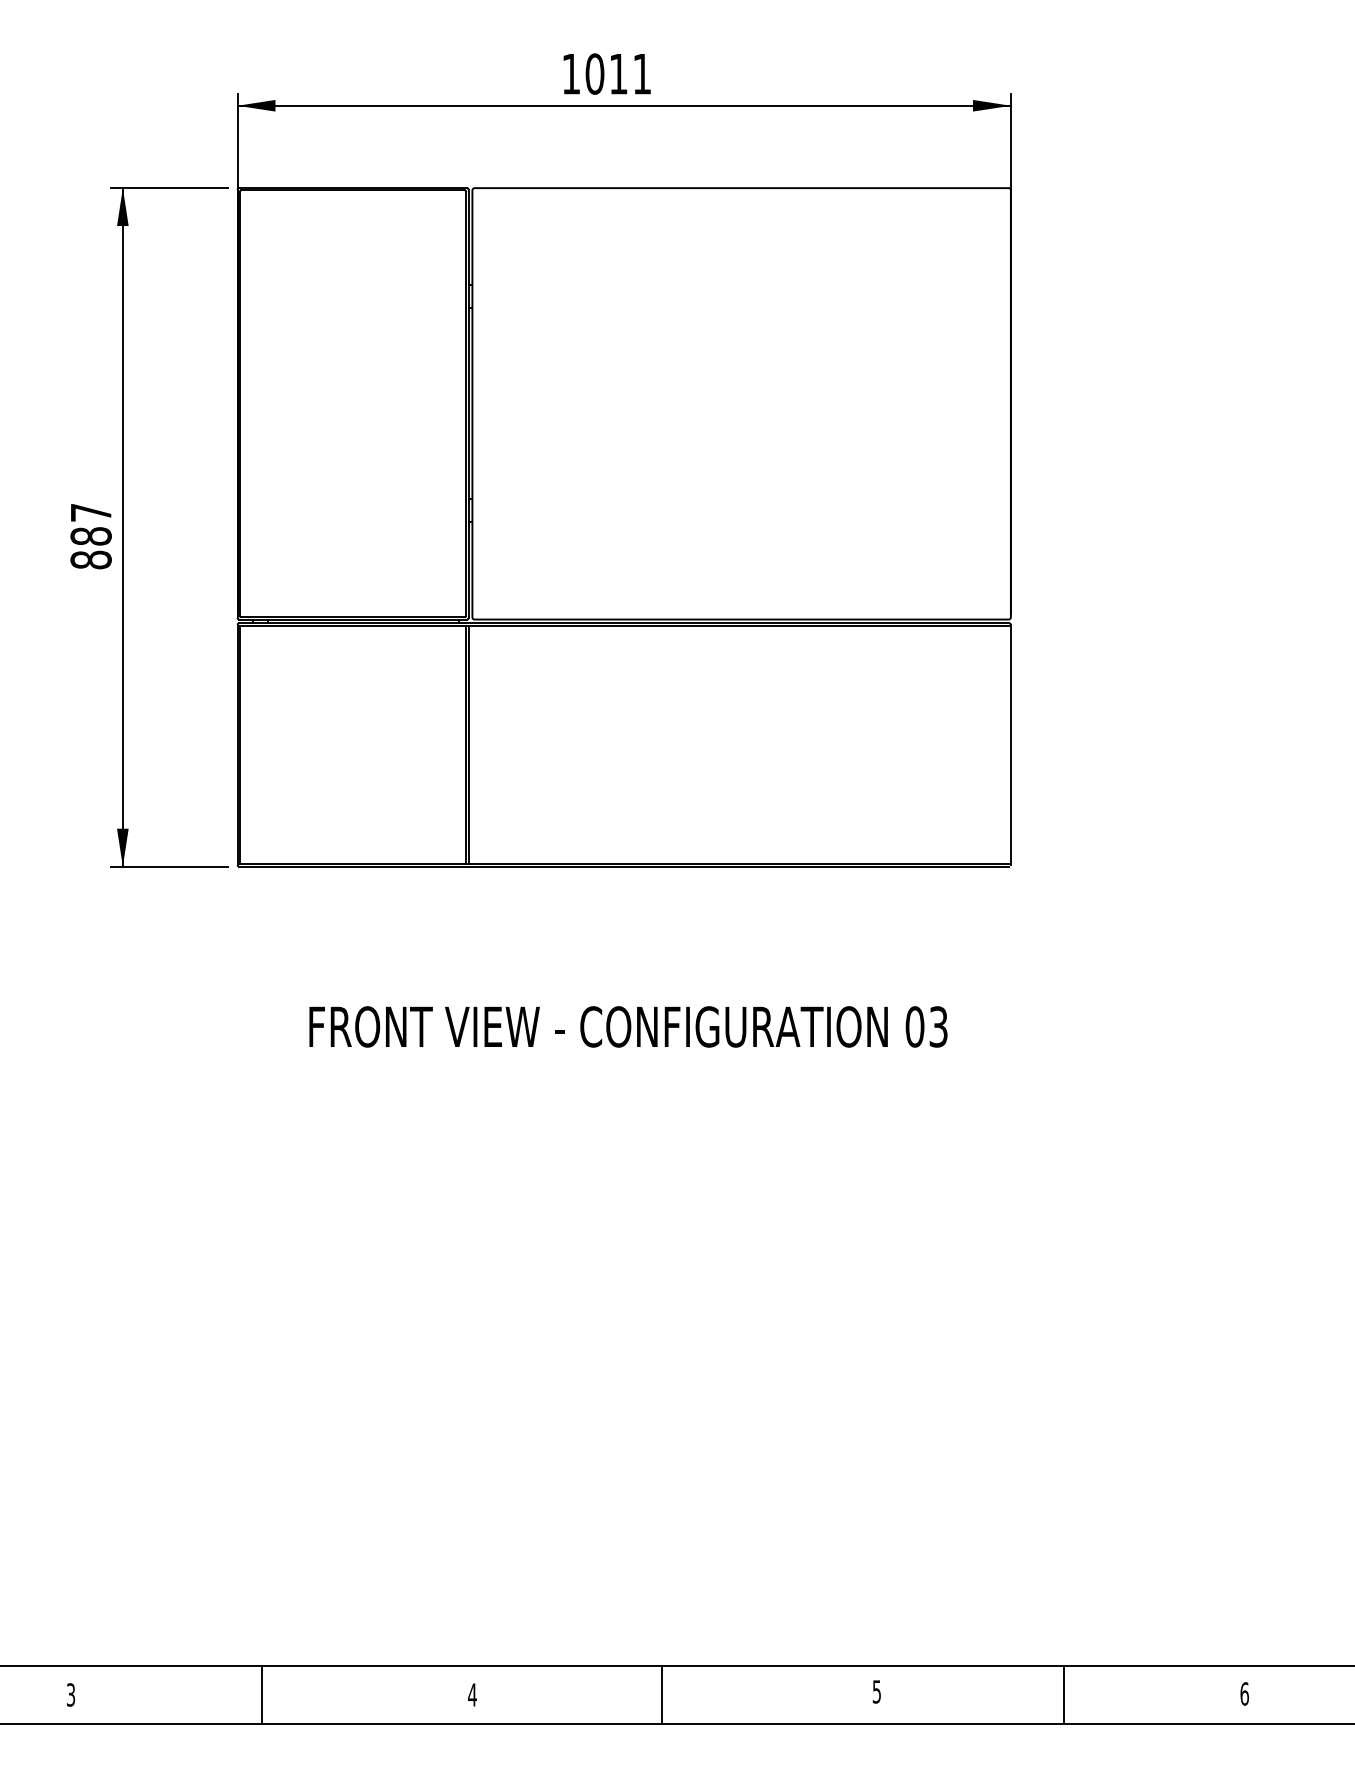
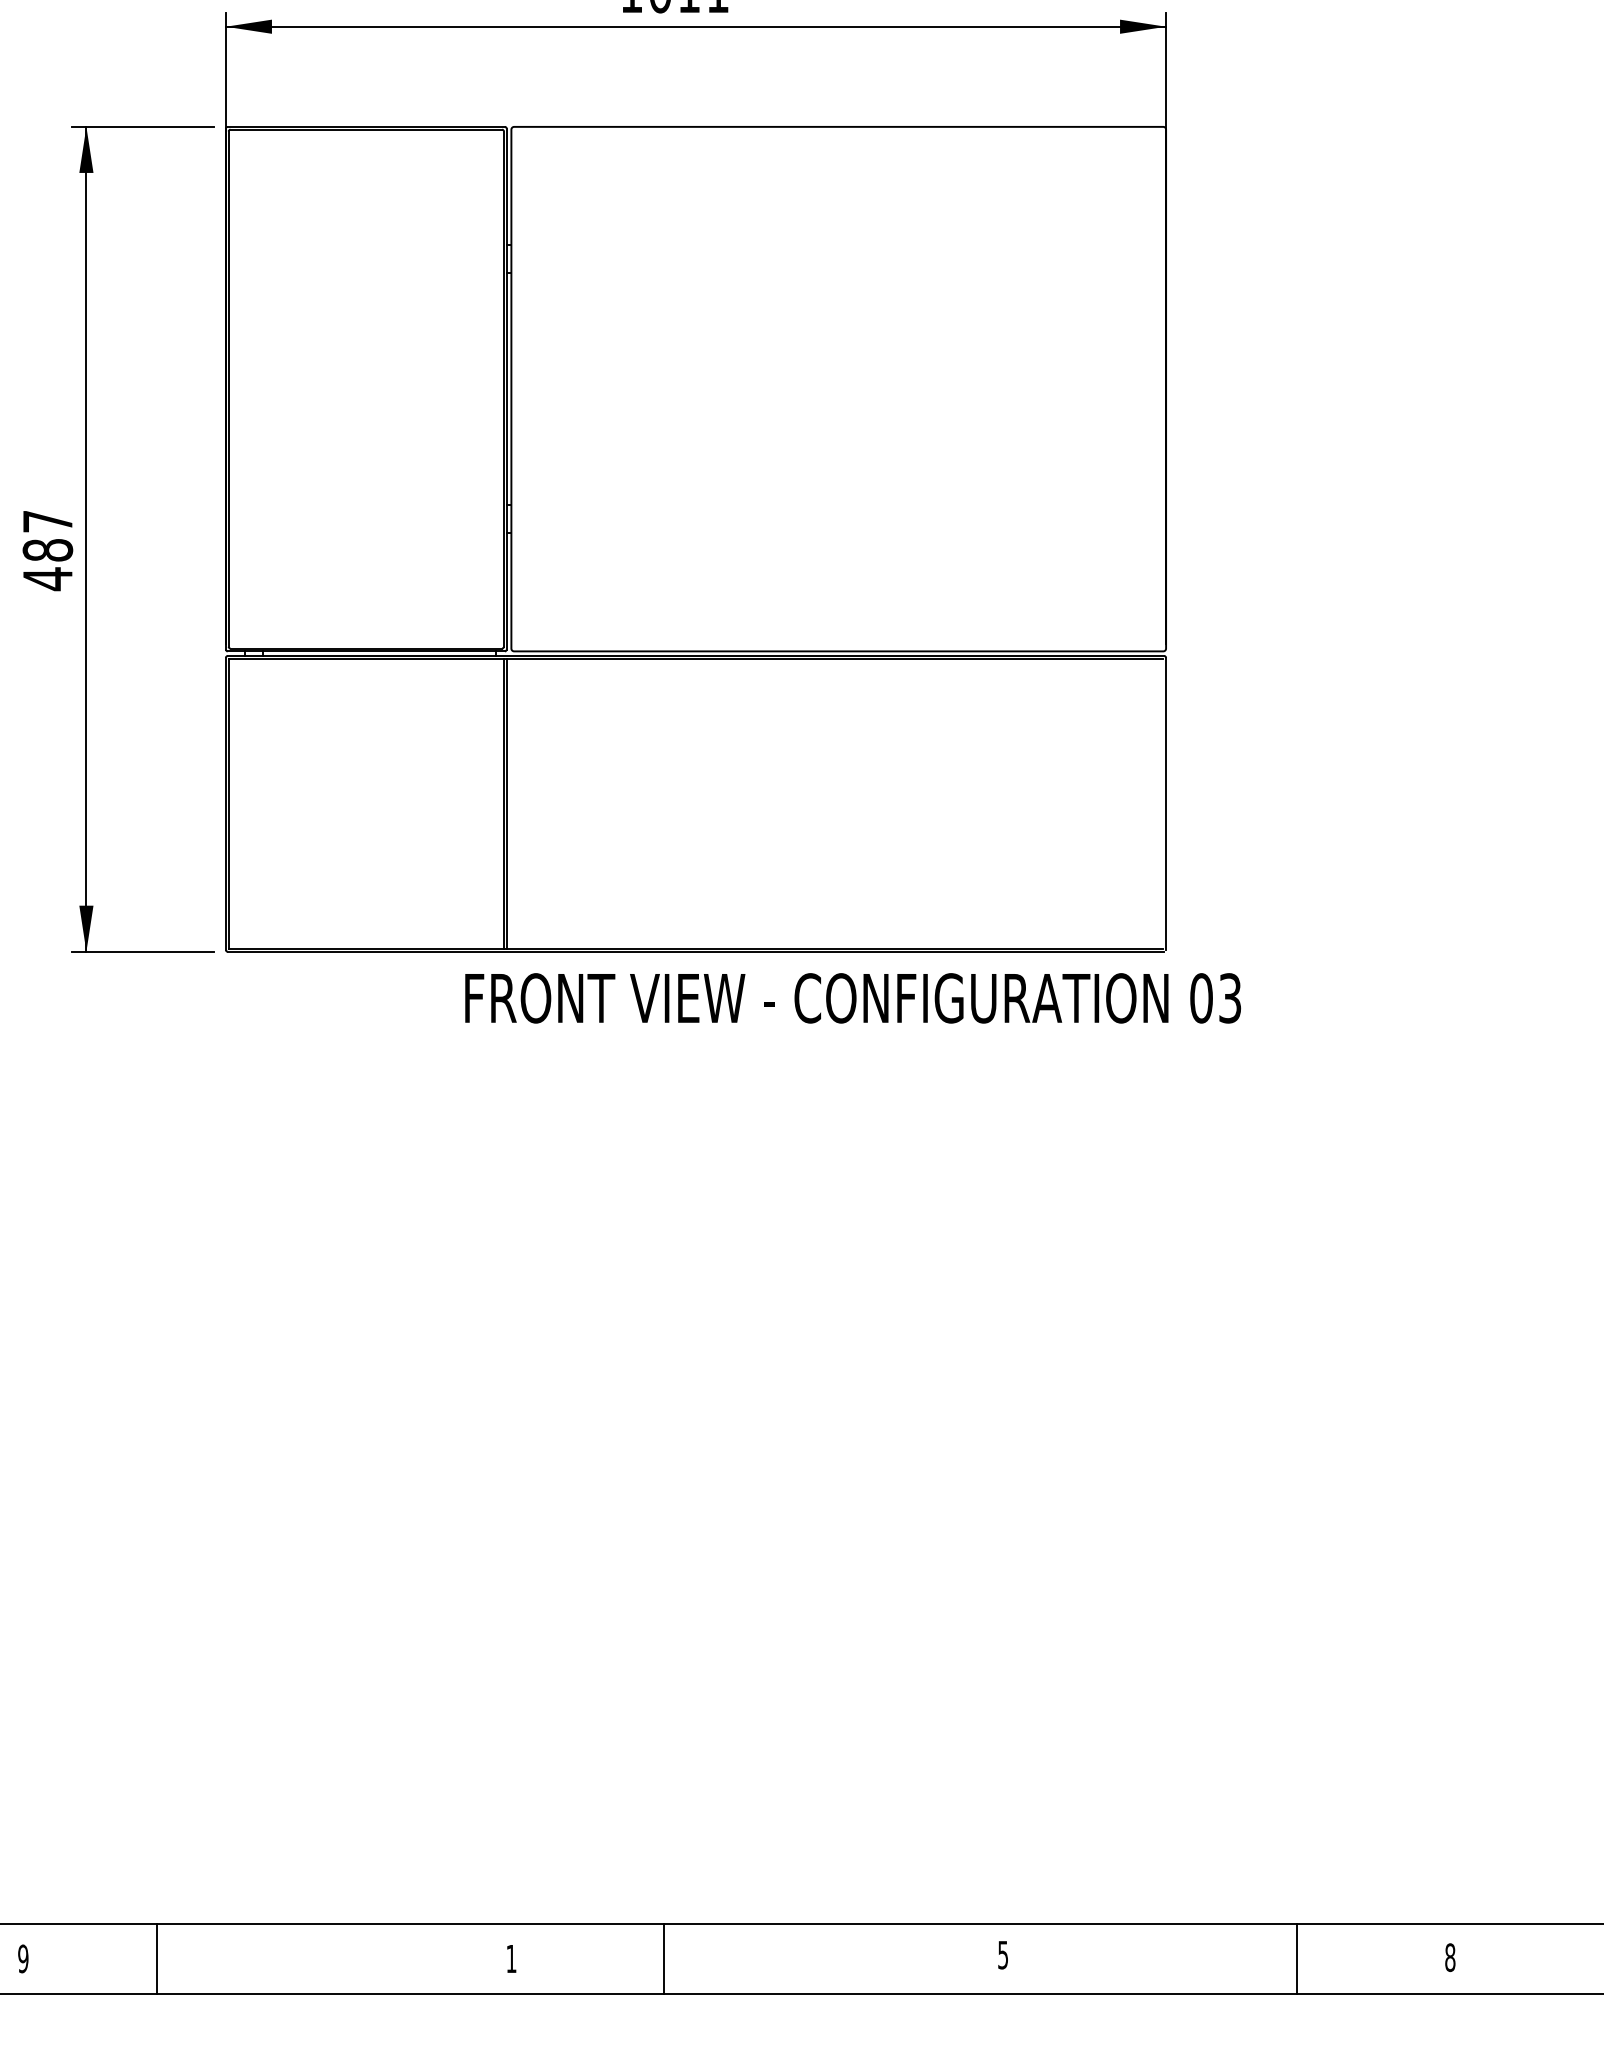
text: (90, 559) -> (47, 578), 887 -> 487
text: (628, 1026) -> (853, 997), moved
text: (1244, 1693) -> (1450, 1957), 6 -> 8
text: (70, 1694) -> (22, 1958), 3 -> 9
line: (262, 1694) -> (157, 1958), moved
text: (472, 1694) -> (511, 1958), 4 -> 1
line: (662, 1694) -> (664, 1958), moved
line: (1063, 1694) -> (1296, 1958), moved

